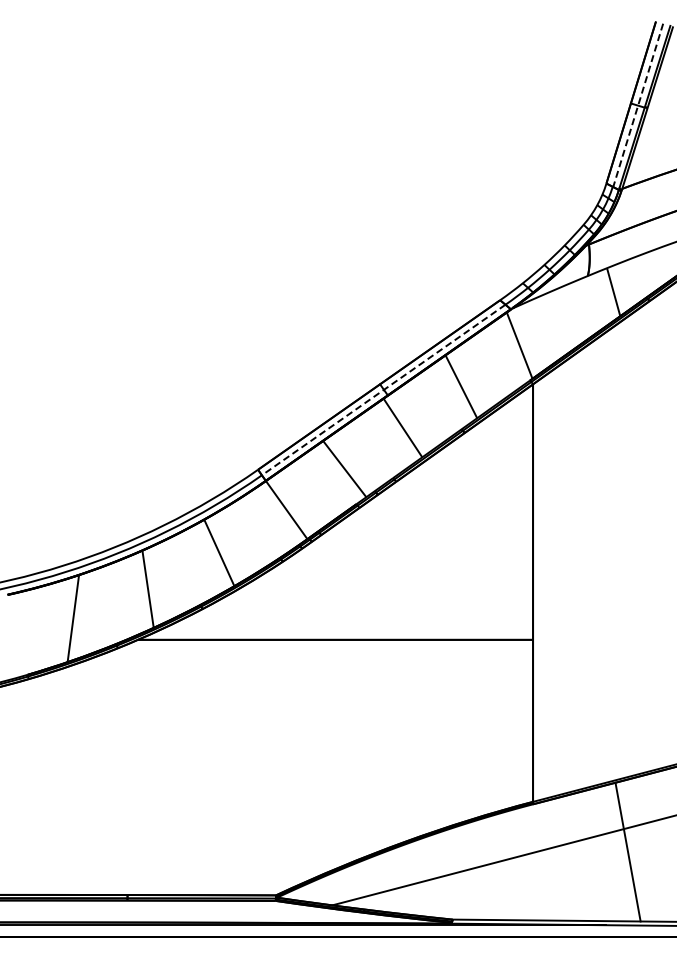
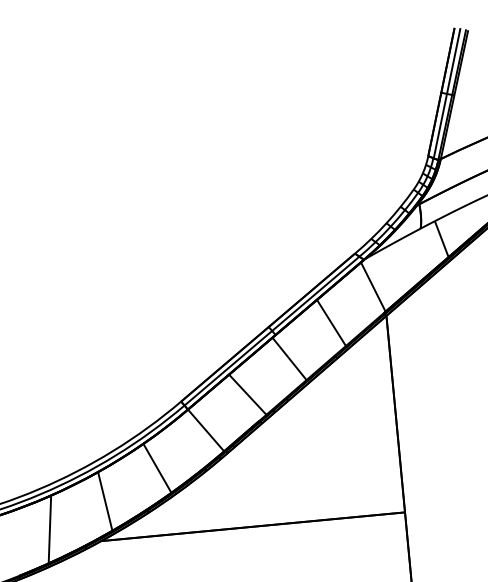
line: (638, 105) -> (447, 93), dashed -> solid
line: (383, 390) -> (271, 331), dashed -> solid

